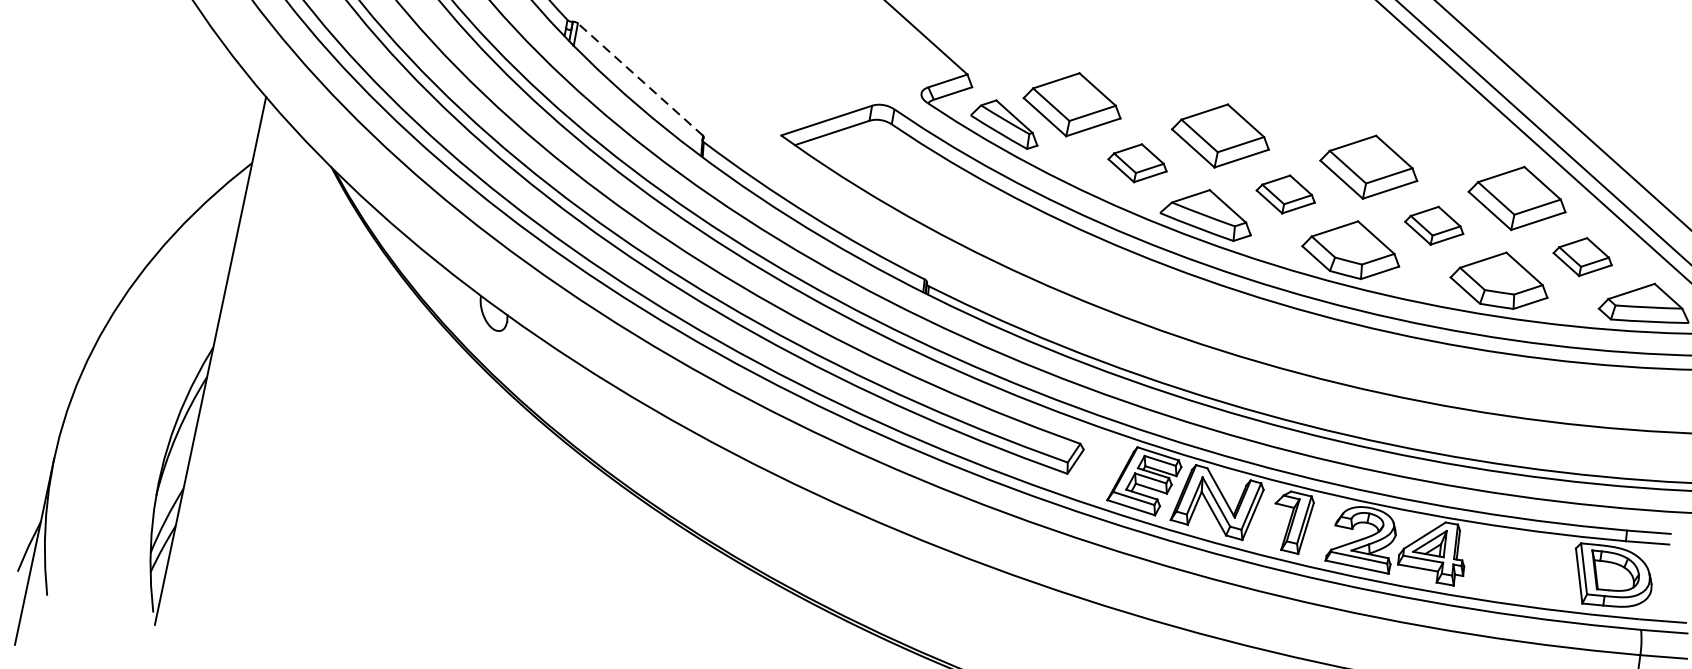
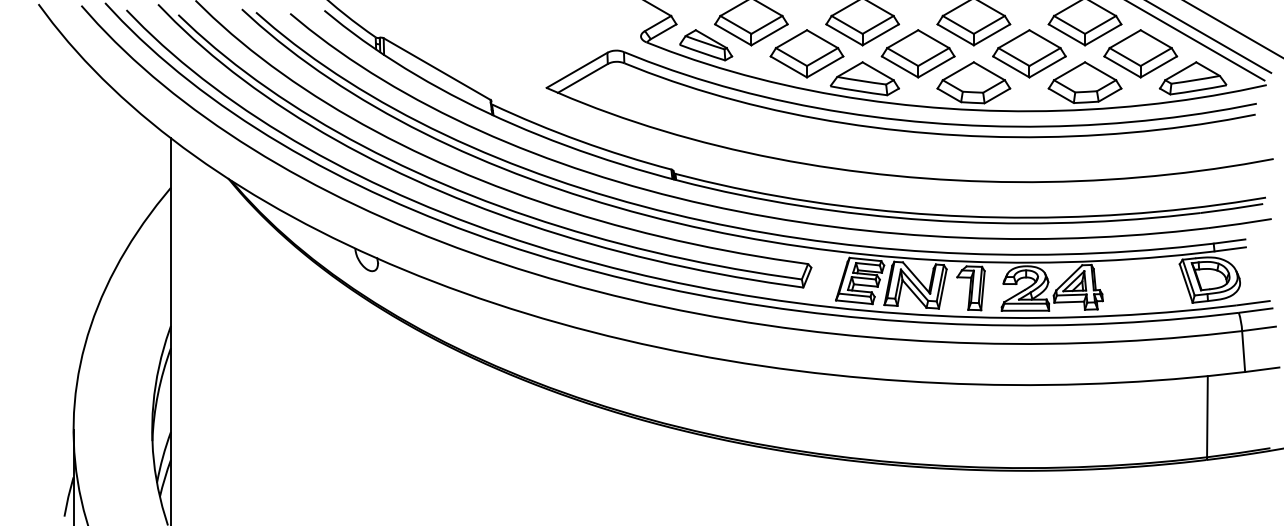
line: (640, 80) -> (437, 69), dashed -> solid
part: (1137, 162) -> (806, 53), size x1.67
part: (1285, 193) -> (917, 53), size x1.67
part: (1434, 225) -> (1029, 53), size x1.67
part: (1582, 256) -> (1140, 53), size x1.67

